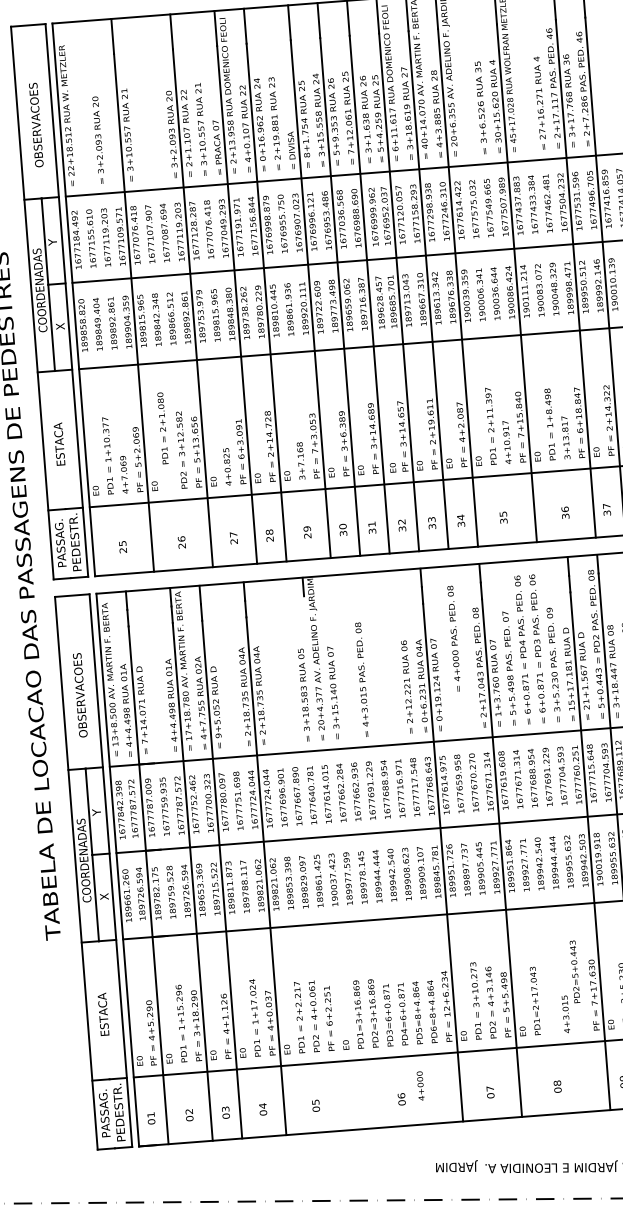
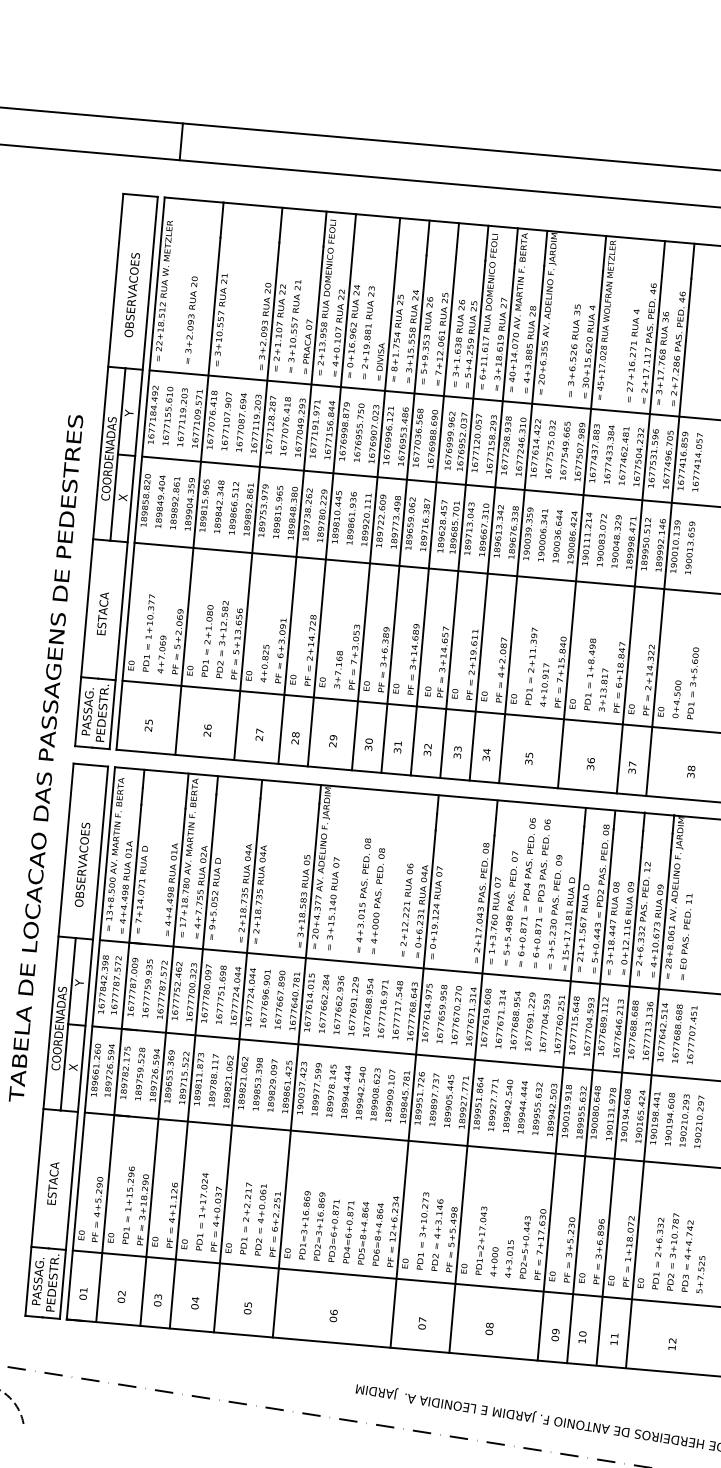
text: (162, 427) -> (207, 640), moved
text: (455, 639) -> (378, 901), moved
line: (324, 863) -> (295, 1070), added
text: (574, 972) -> (524, 1247), moved
text: (420, 1085) -> (494, 1261), moved

